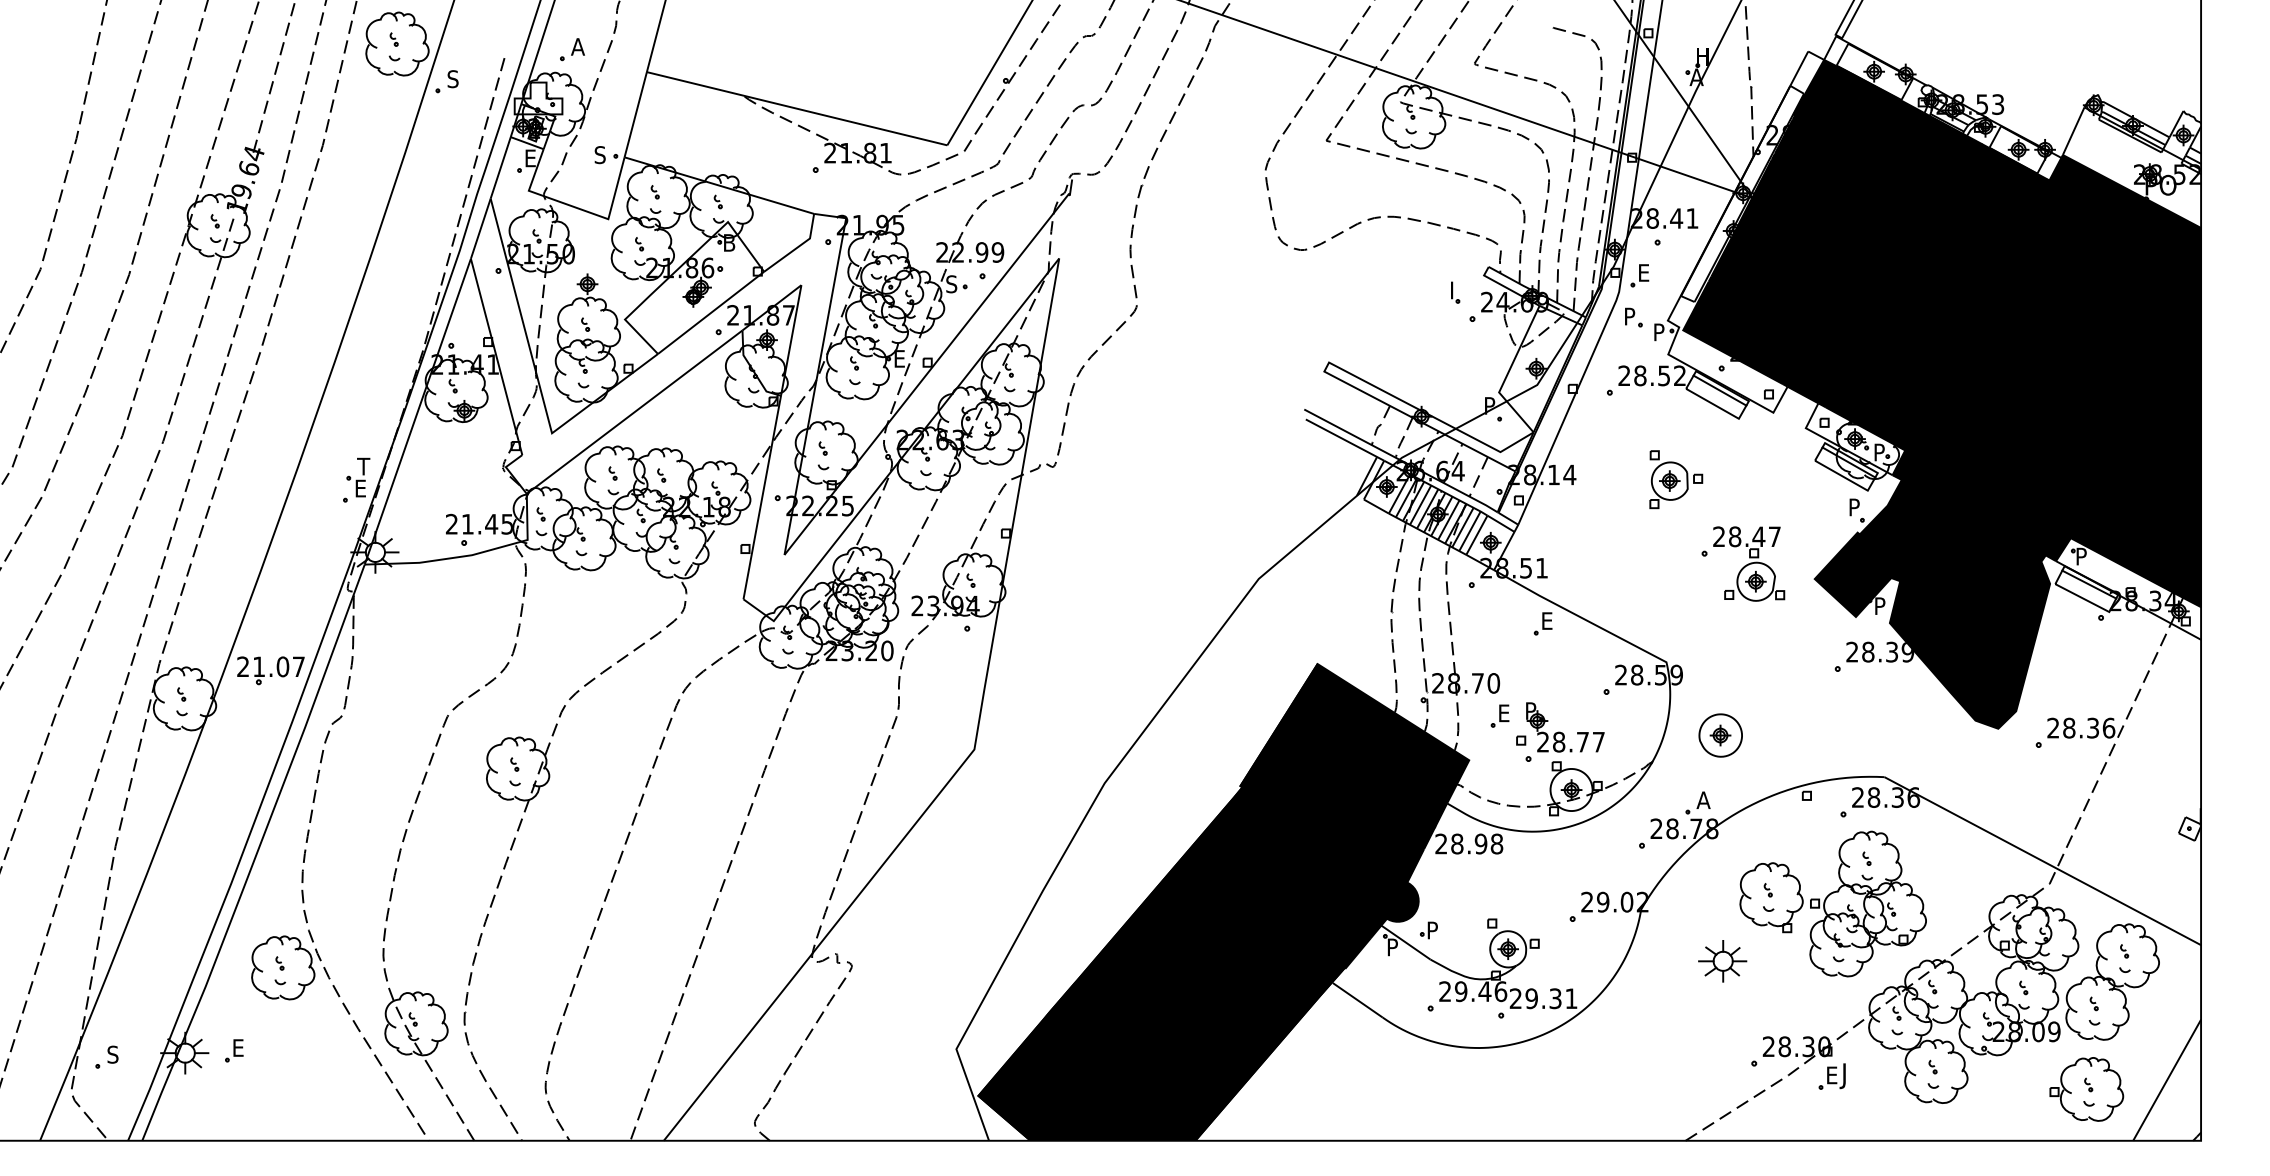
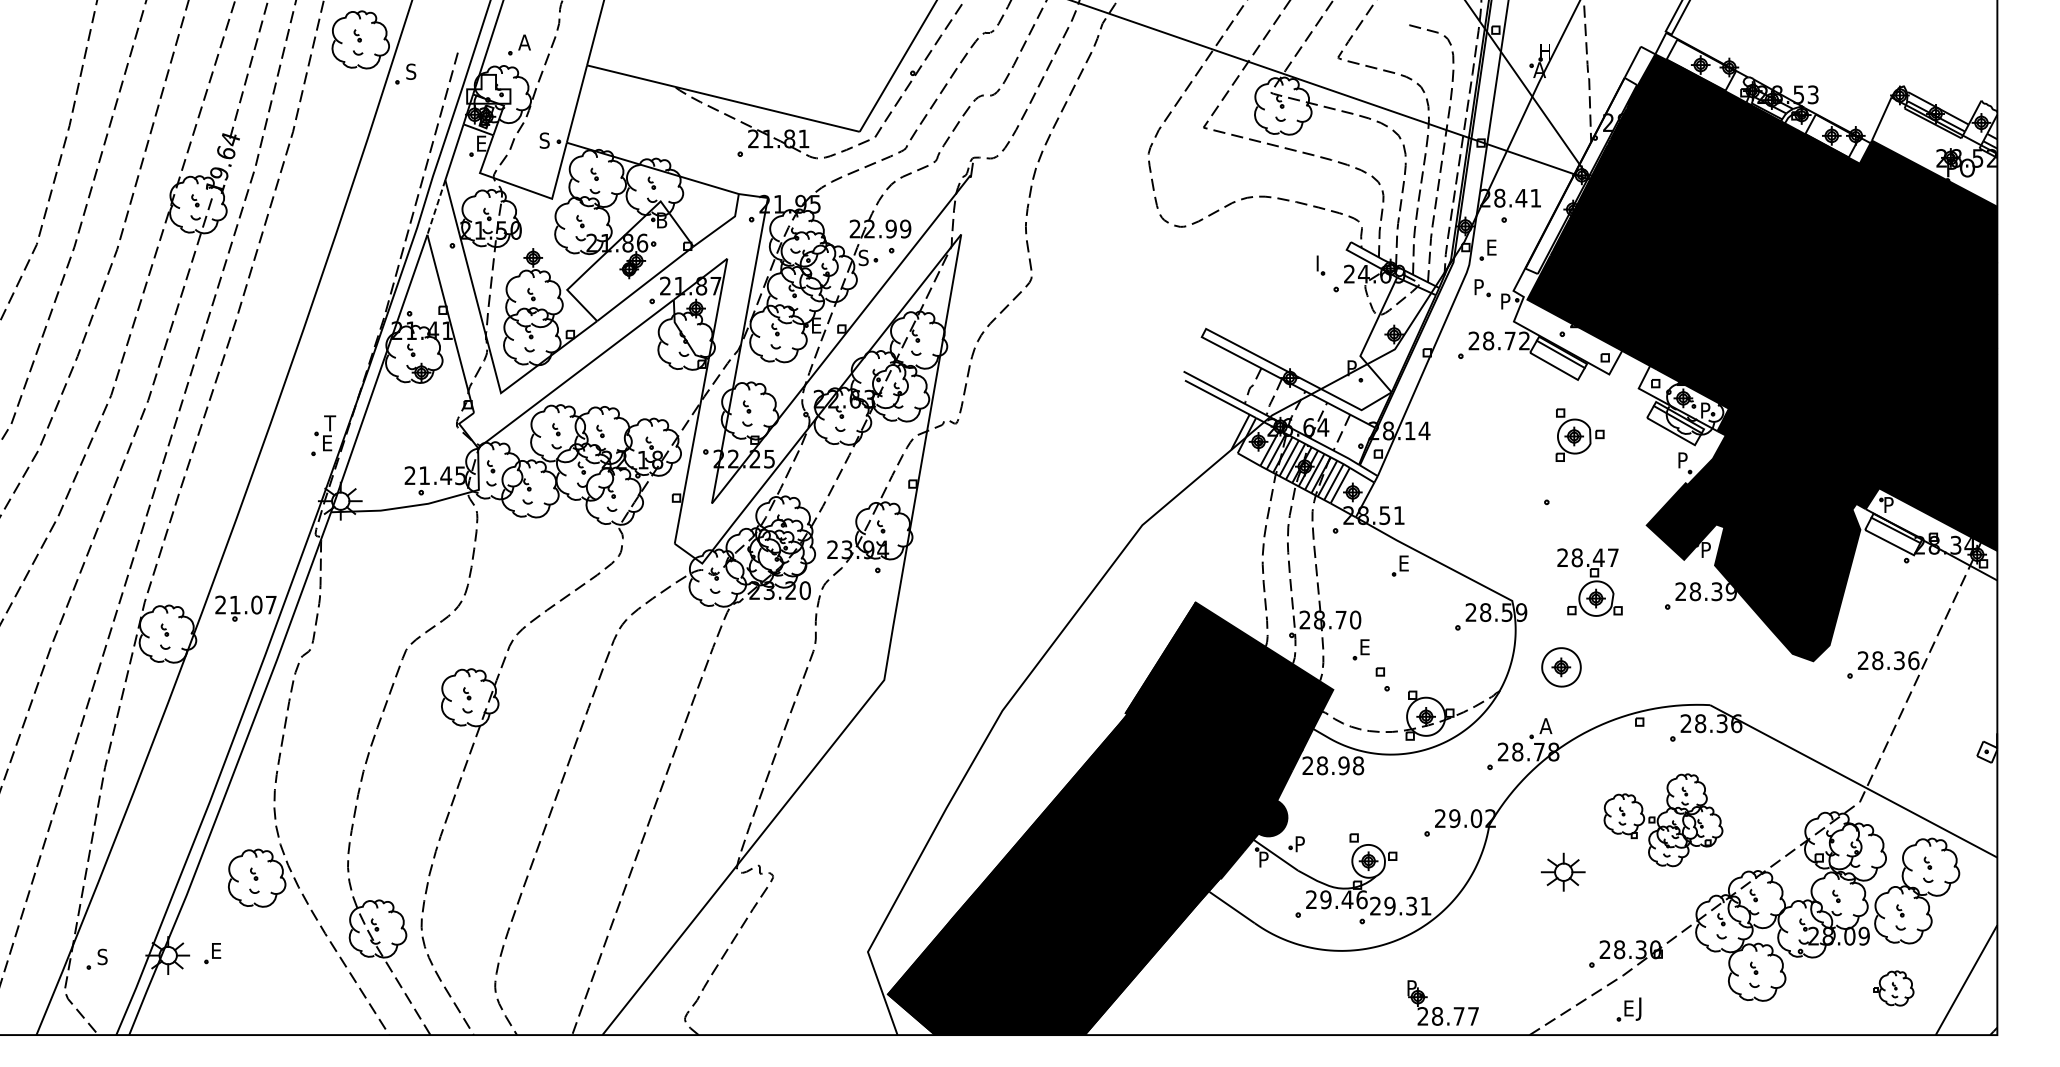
line: (480, 228) -> (436, 207), solid -> dashed
text: (1663, 375) -> (1509, 340), 28.52 -> 28.72
part: (1676, 479) -> (1580, 435), moved
part: (1749, 563) -> (1590, 582), moved
part: (1565, 727) -> (1443, 1003), moved
part: (1832, 903) -> (1662, 819), size x0.7
part: (1831, 1076) -> (1628, 1009), moved
part: (2086, 1089) -> (1893, 988), size x0.6

